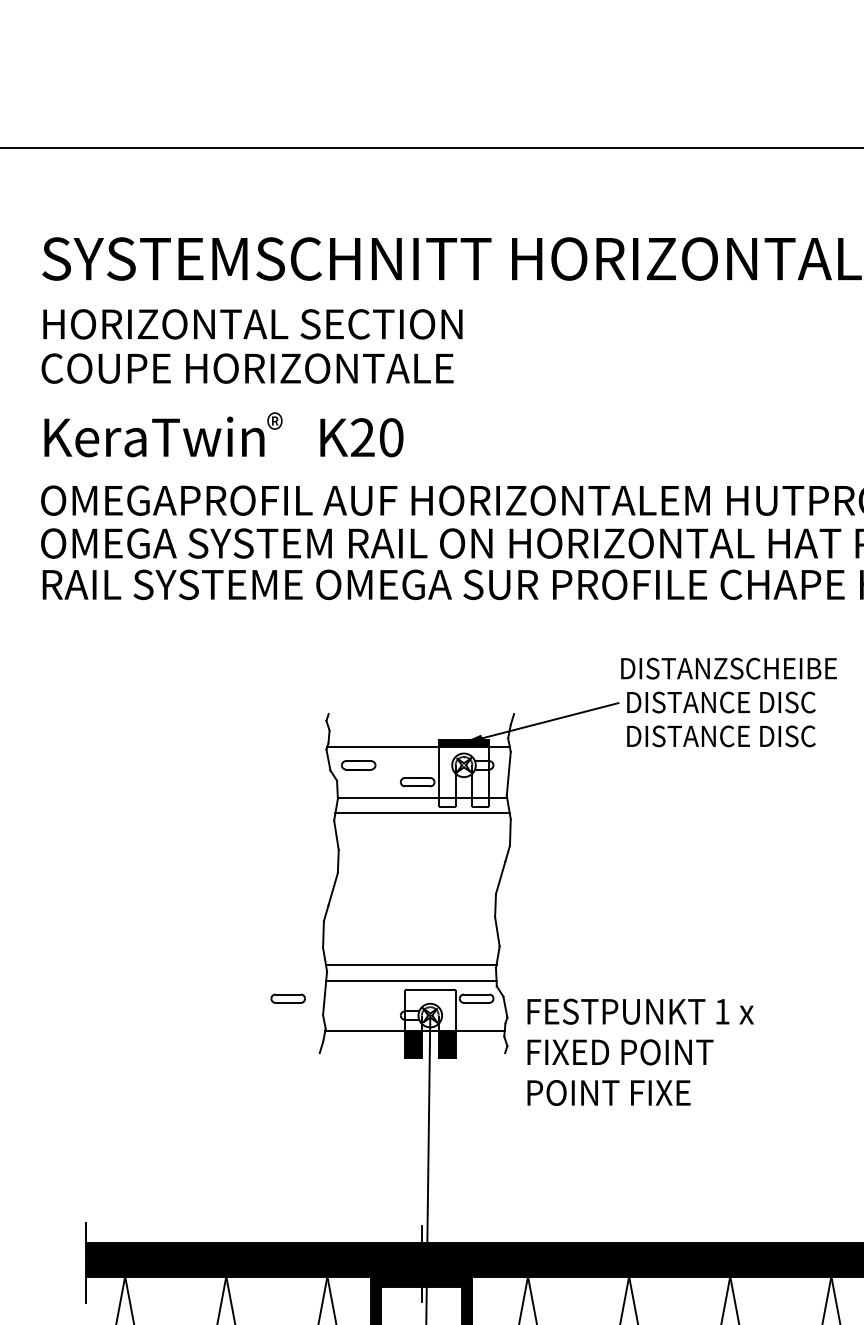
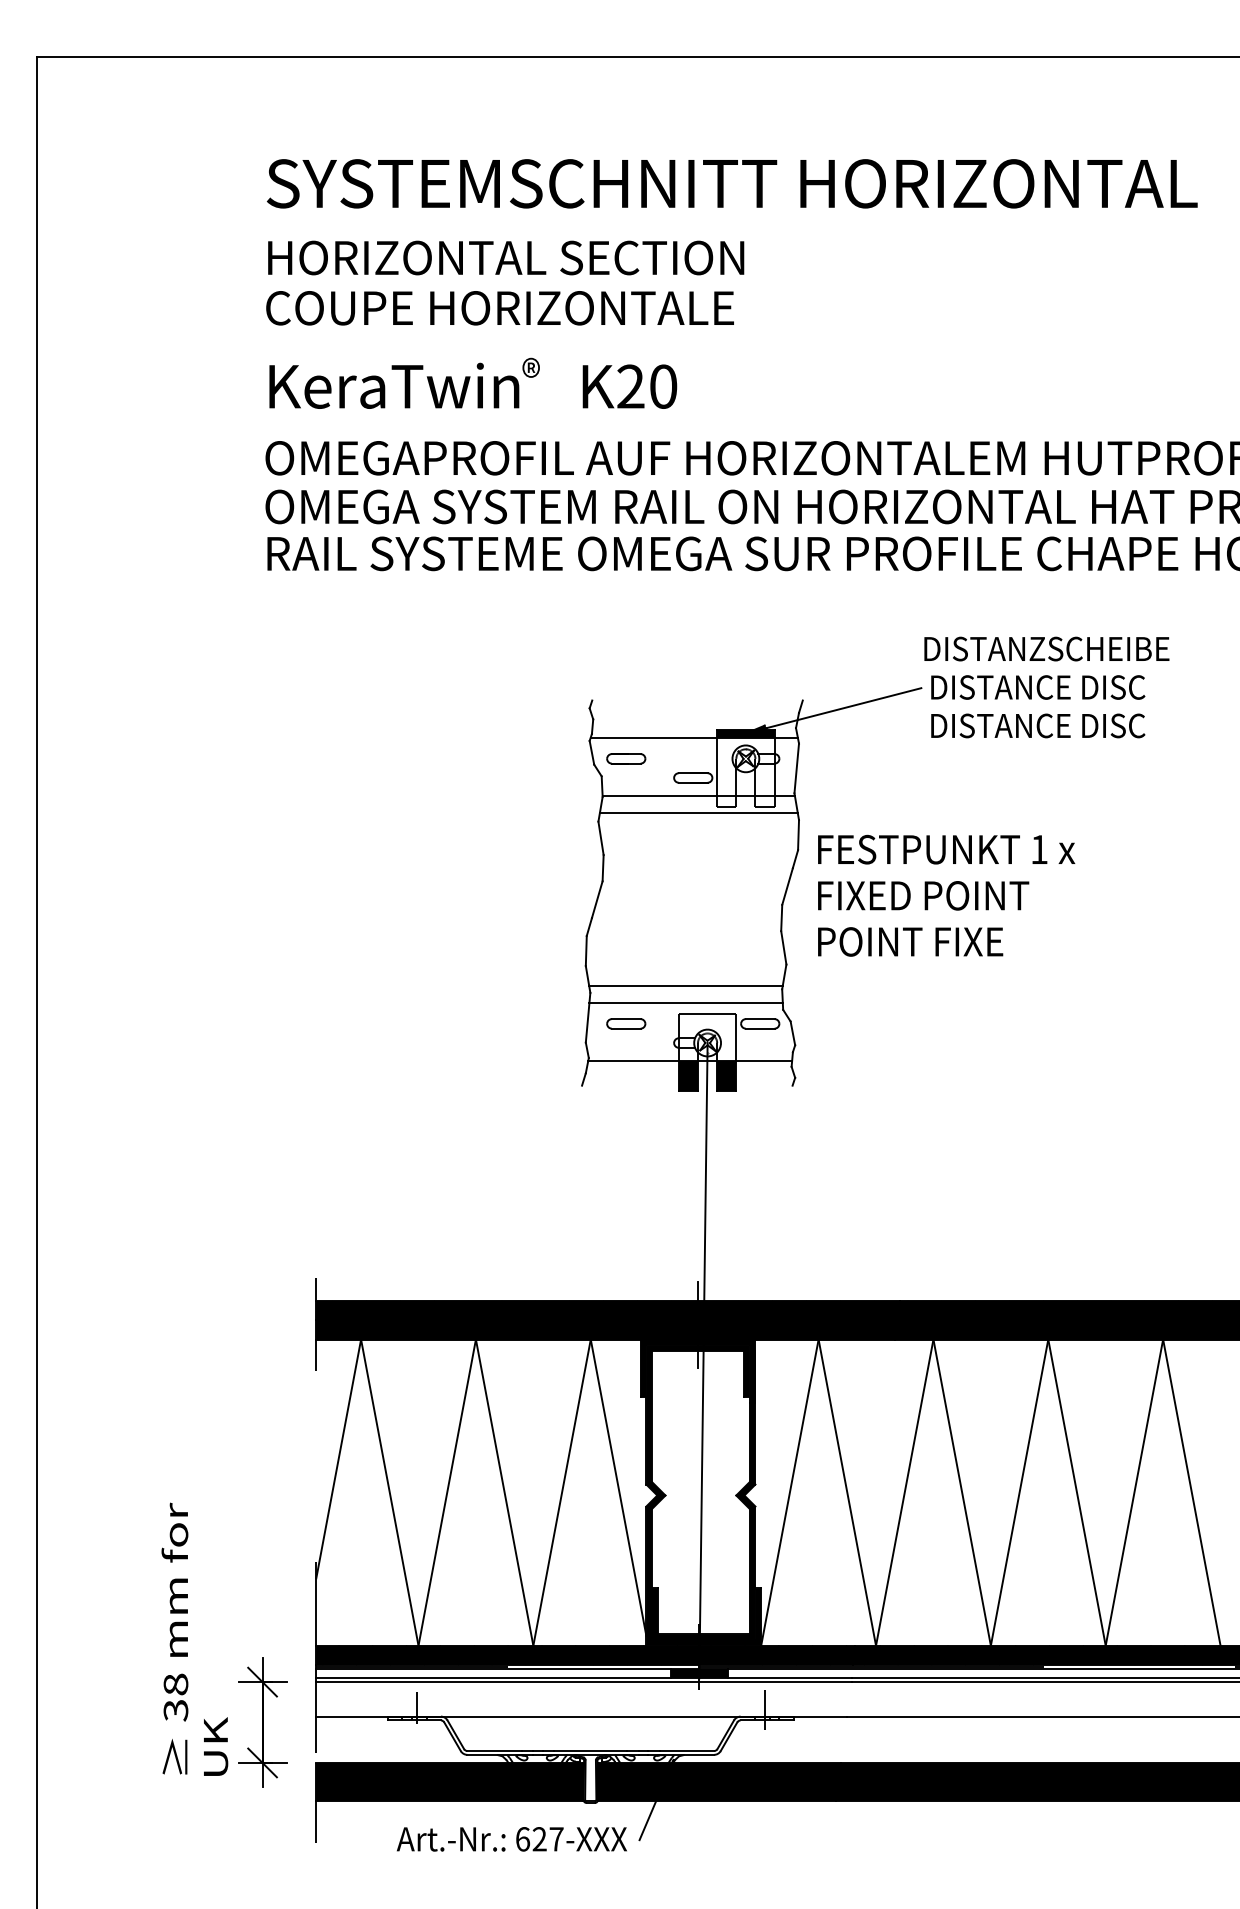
part: (288, 998) -> (626, 1023), moved
text: (640, 1052) -> (946, 895), moved

